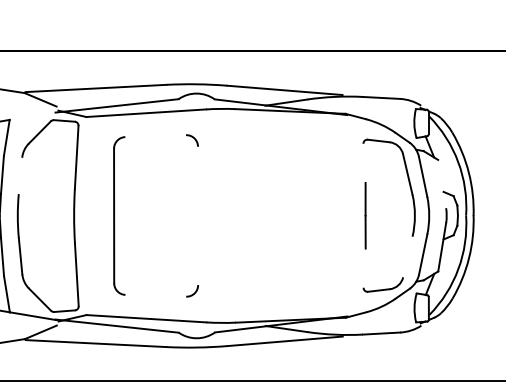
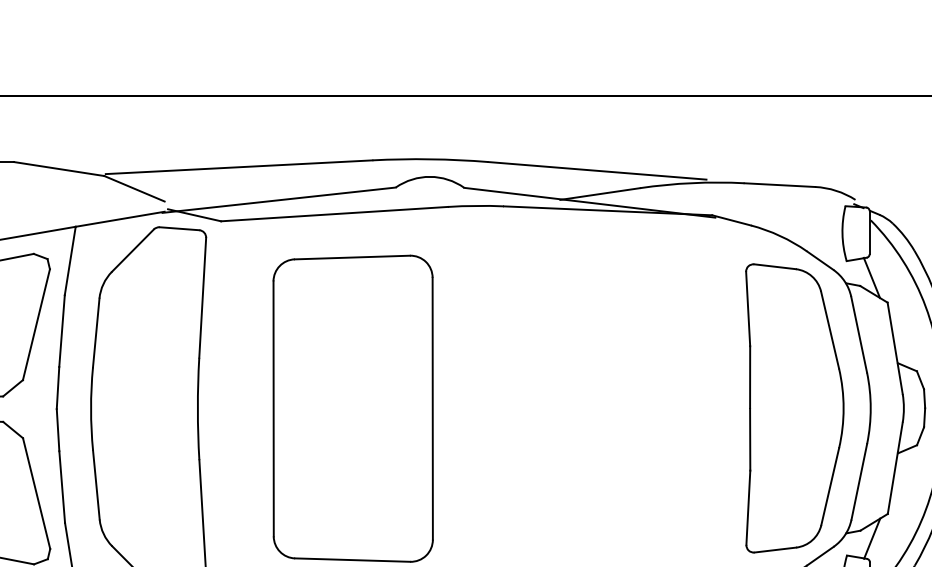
line: (32, 115) -> (118, 218), added
line: (155, 136) -> (352, 258), added
line: (364, 162) -> (748, 307), added
line: (20, 175) -> (96, 332), added
line: (442, 183) -> (895, 347), added
line: (198, 215) -> (433, 407), added
line: (407, 256) -> (829, 485), added
line: (364, 267) -> (748, 506), added
line: (155, 295) -> (352, 559), added

